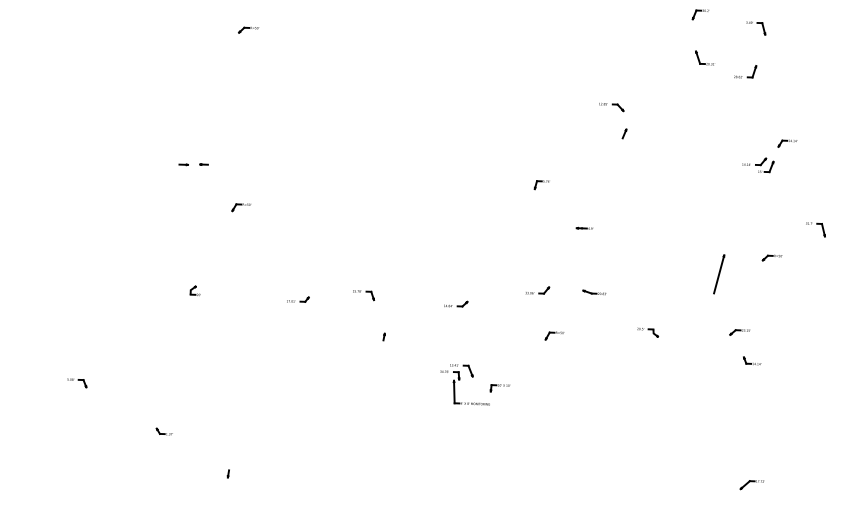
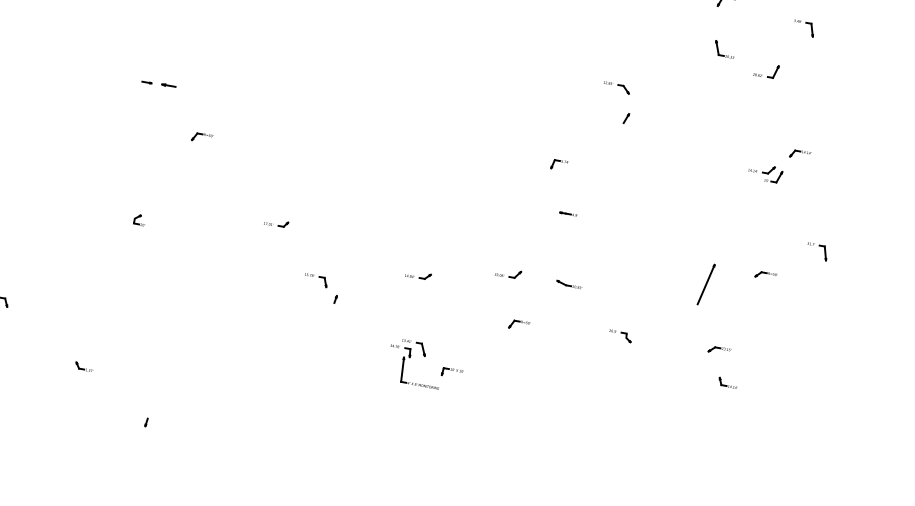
part: (756, 28) -> (804, 28), moved
part: (203, 164) -> (168, 85), size x1.6
part: (541, 185) -> (559, 165), moved
part: (364, 295) -> (316, 280), moved
part: (298, 299) -> (276, 223), moved

